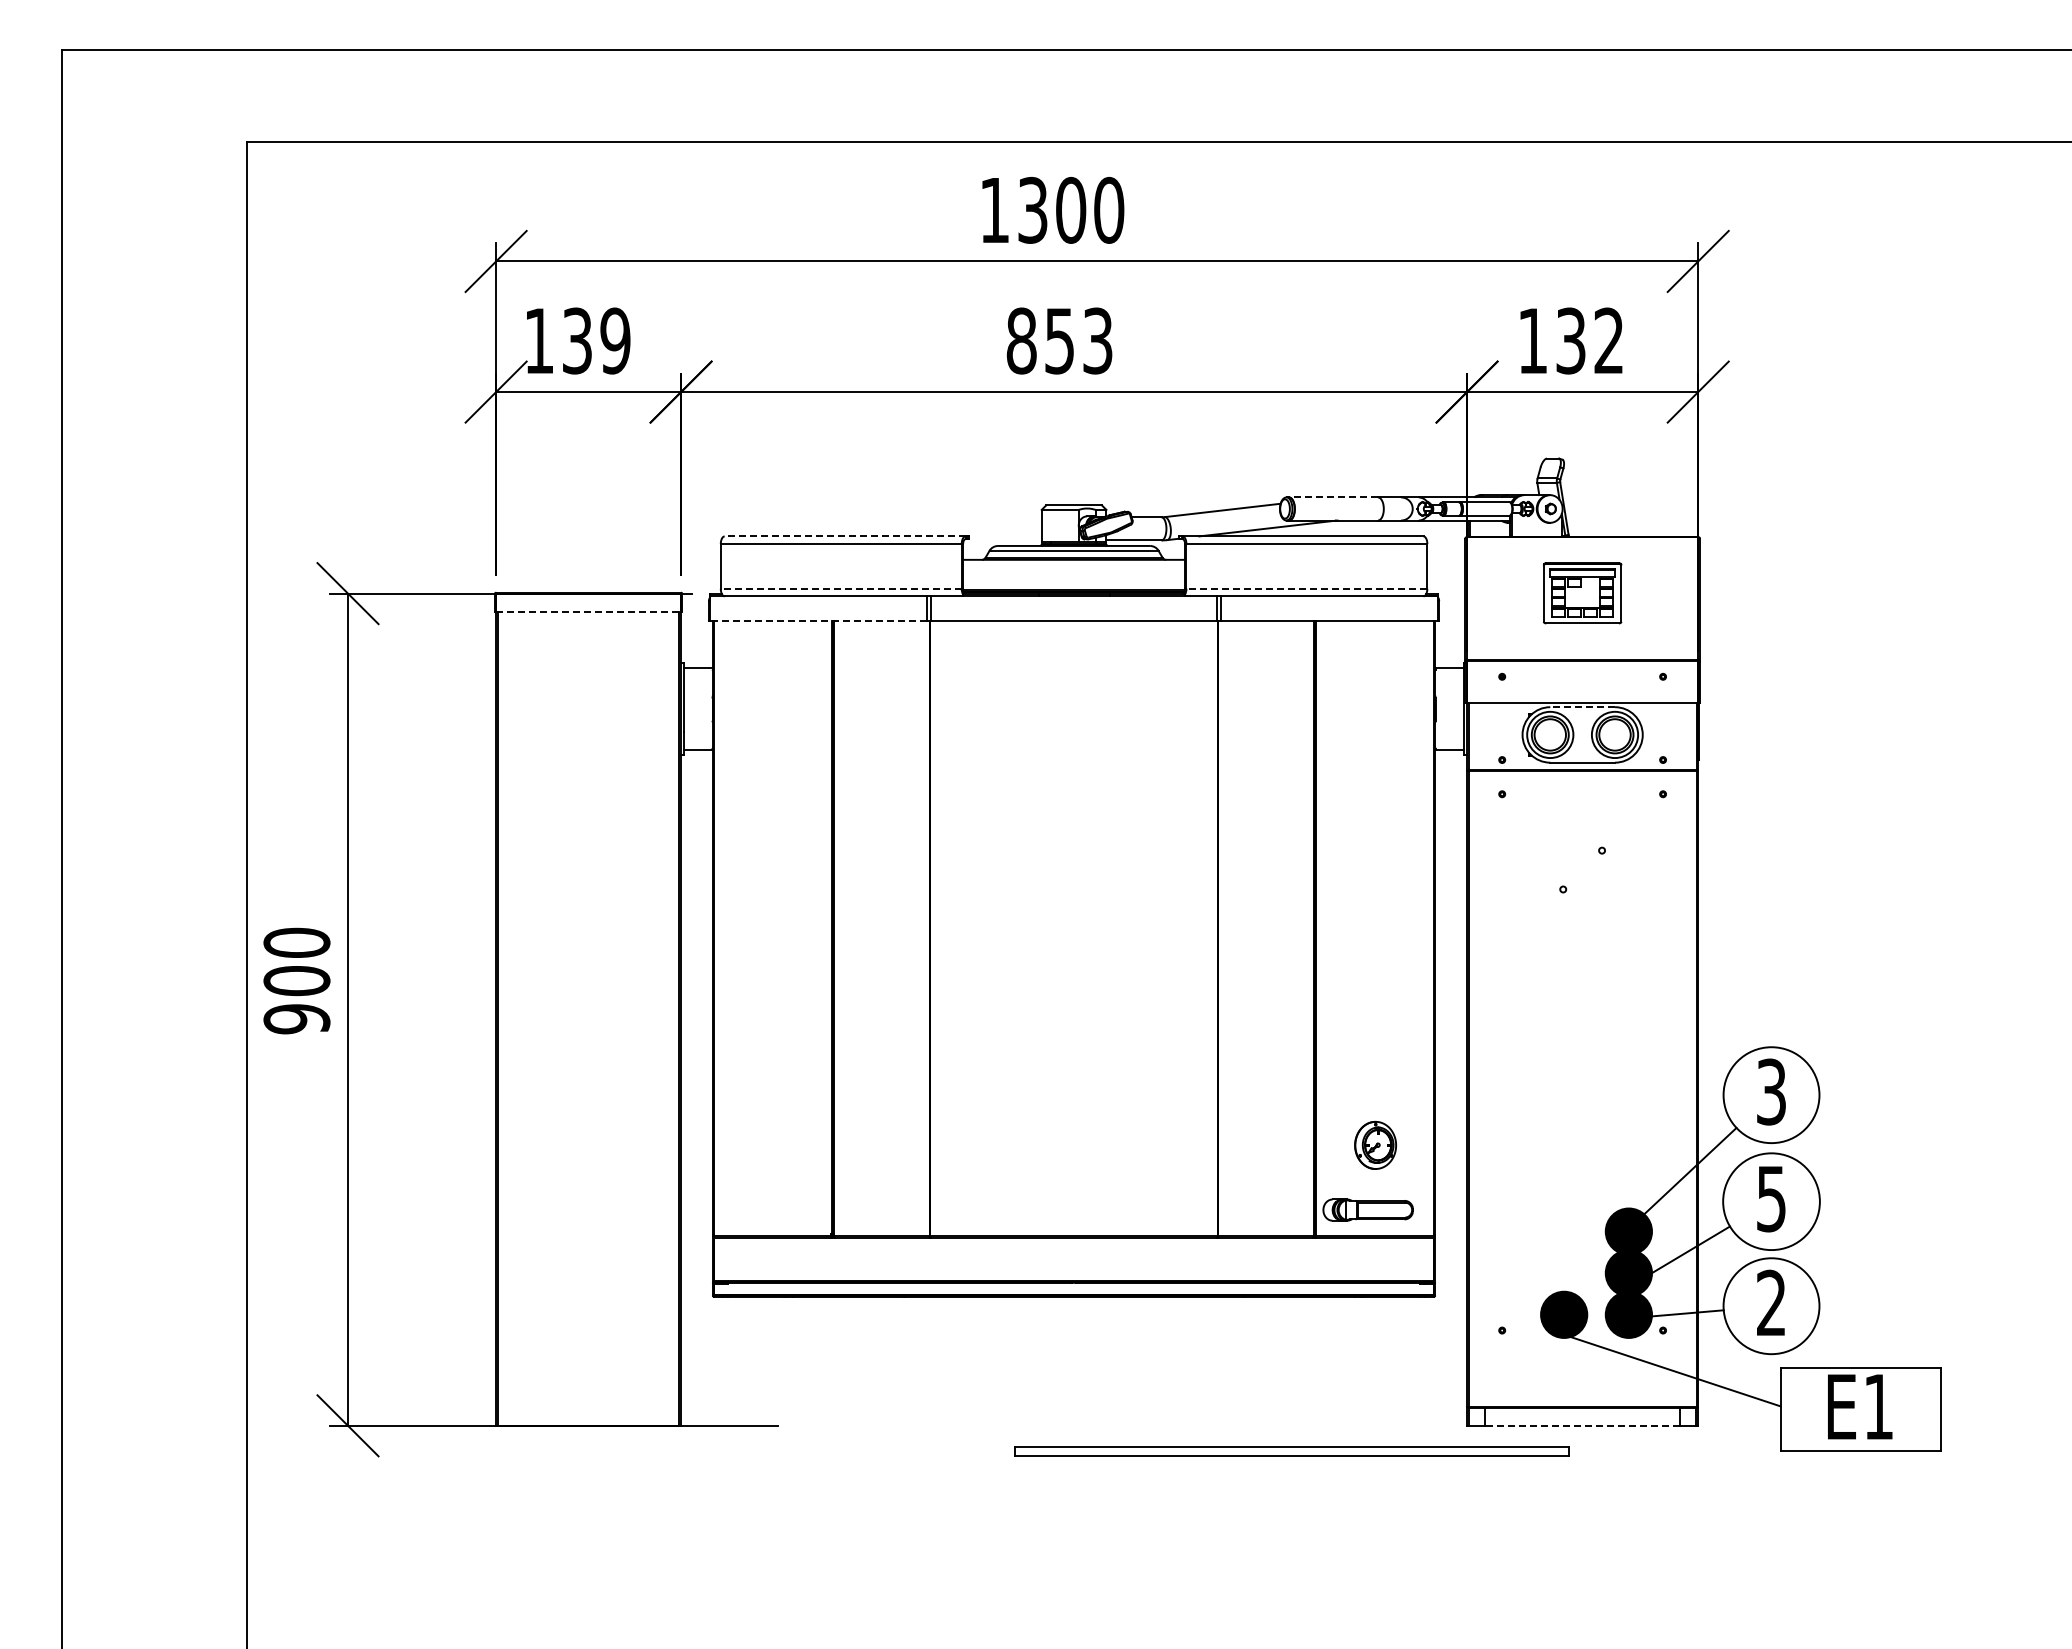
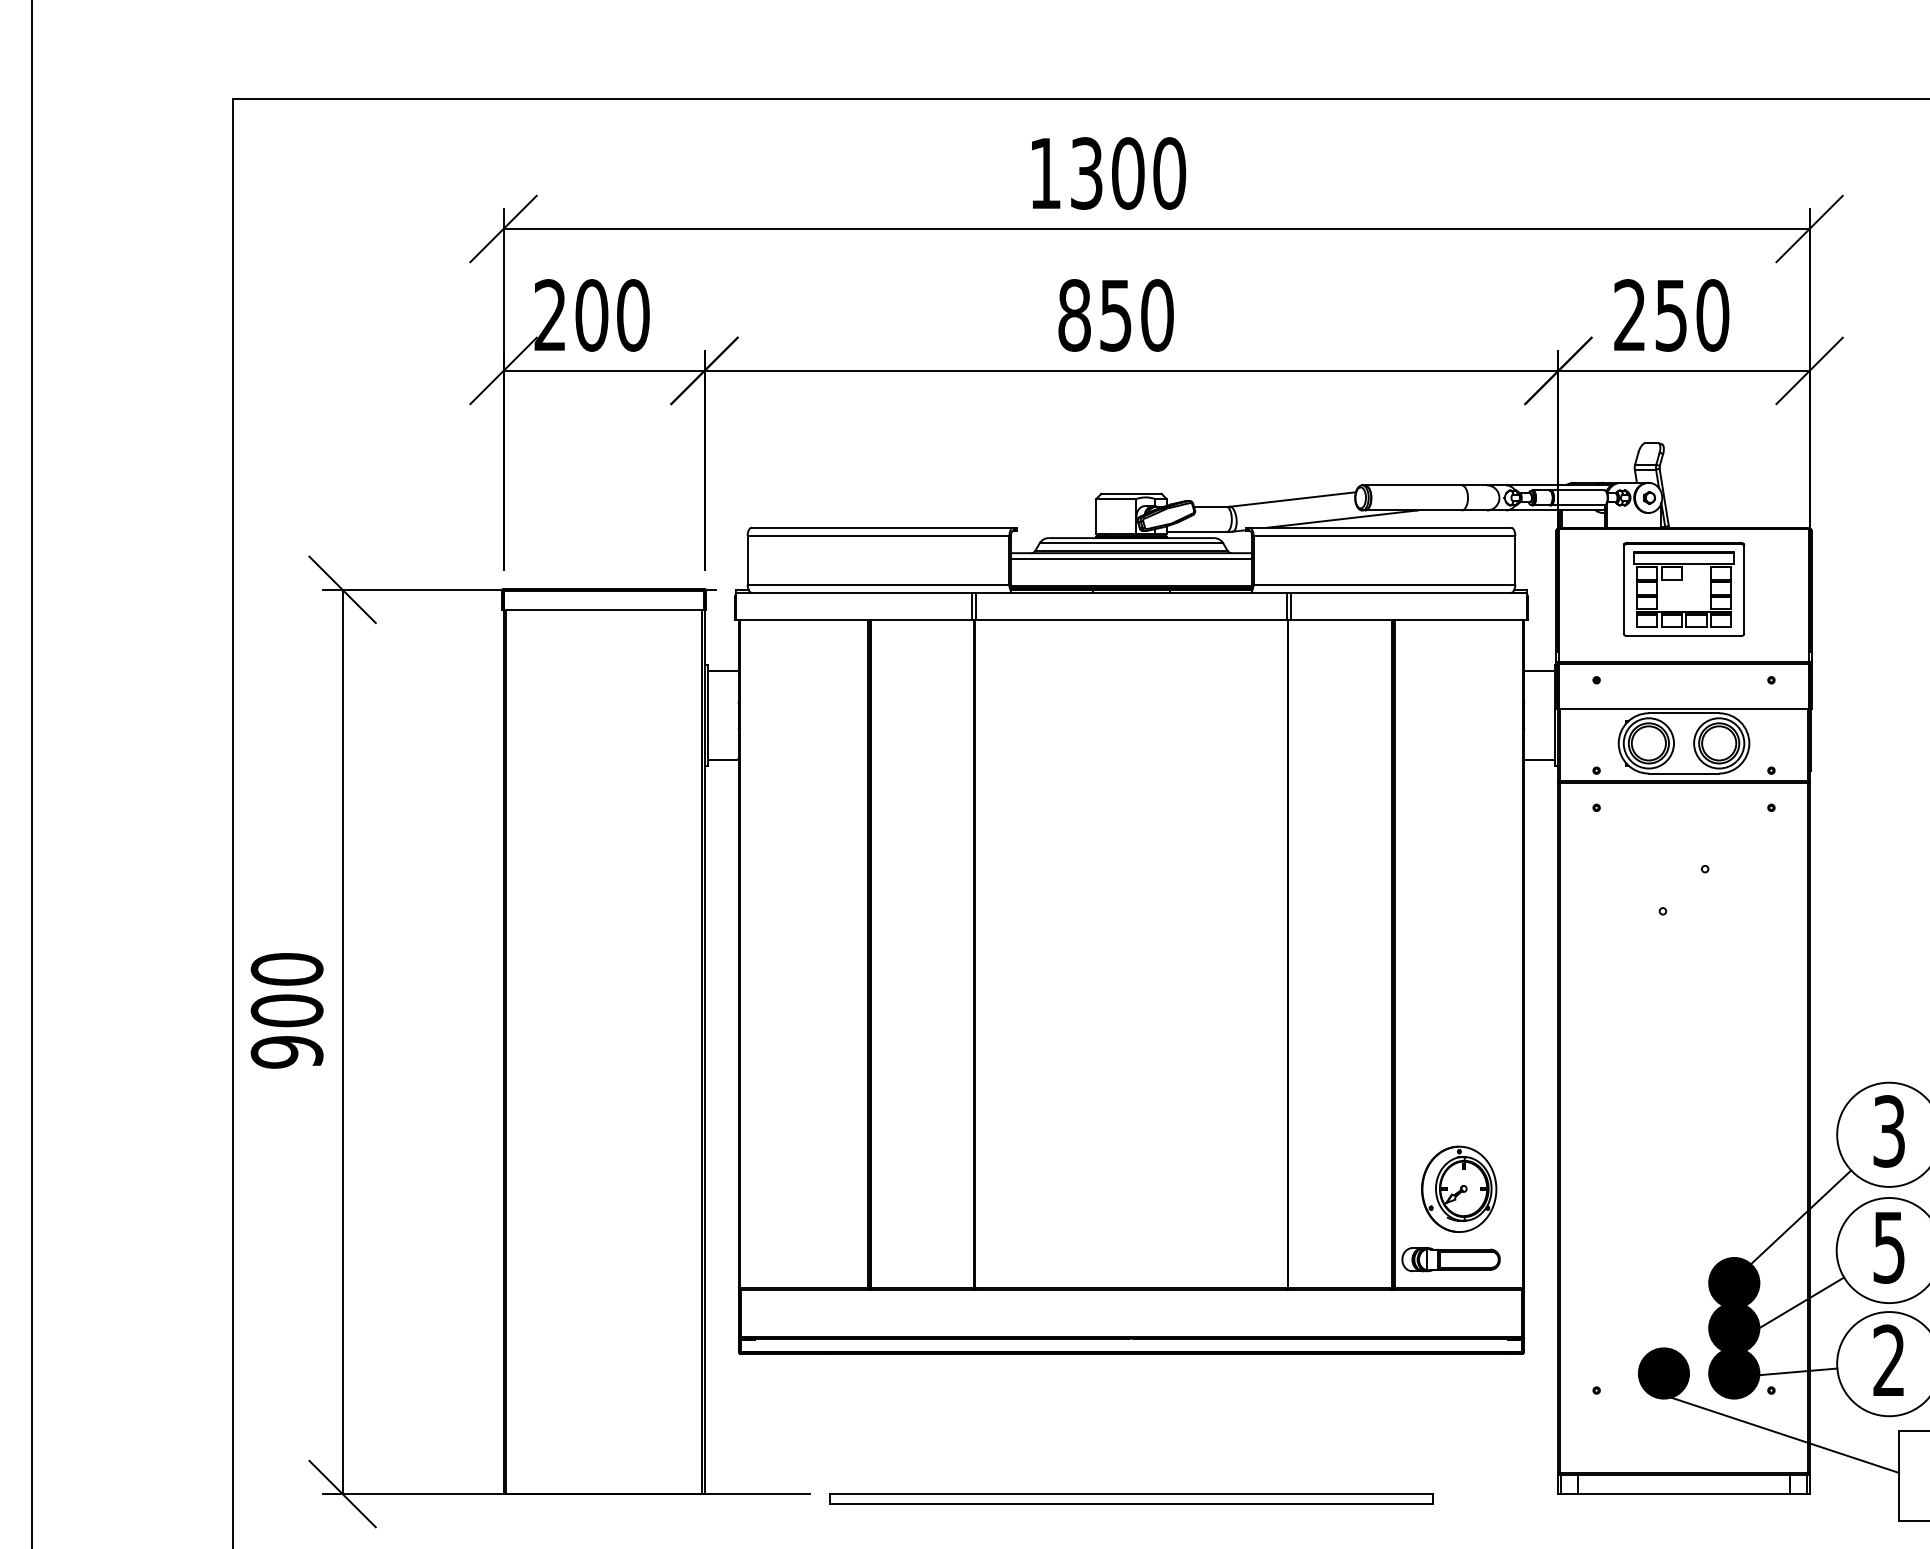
text: (577, 340) -> (591, 314), 139 -> 200
text: (1098, 340) -> (1158, 314), 853 -> 850
text: (1571, 340) -> (1671, 314), 132 -> 250
line: (1333, 497) -> (1413, 485), dashed -> solid
line: (844, 536) -> (882, 527), dashed -> solid
line: (1074, 565) -> (1131, 559), added
line: (840, 588) -> (877, 584), dashed -> solid
line: (1306, 588) -> (1384, 584), dashed -> solid
part: (1582, 593) -> (1683, 589), size x1.43
line: (589, 612) -> (604, 610), dashed -> solid
line: (818, 621) -> (853, 620), dashed -> solid
line: (1582, 707) -> (1683, 713), dashed -> solid
part: (1375, 1145) -> (1458, 1189), size x1.67
line: (1582, 1425) -> (1683, 1493), dashed -> solid
part: (1291, 1451) -> (1130, 1499), moved

